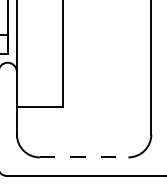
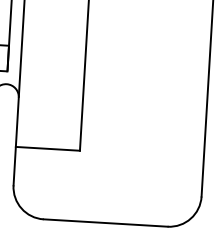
line: (84, 157) -> (106, 223), dashed -> solid

